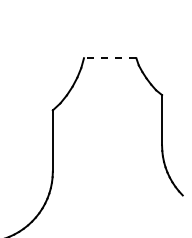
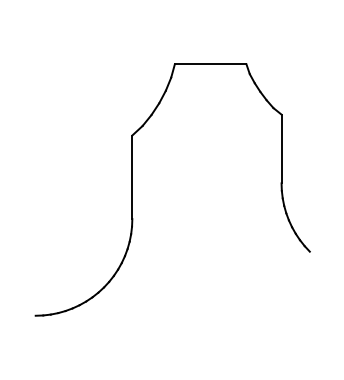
line: (110, 58) -> (210, 64), dashed -> solid

